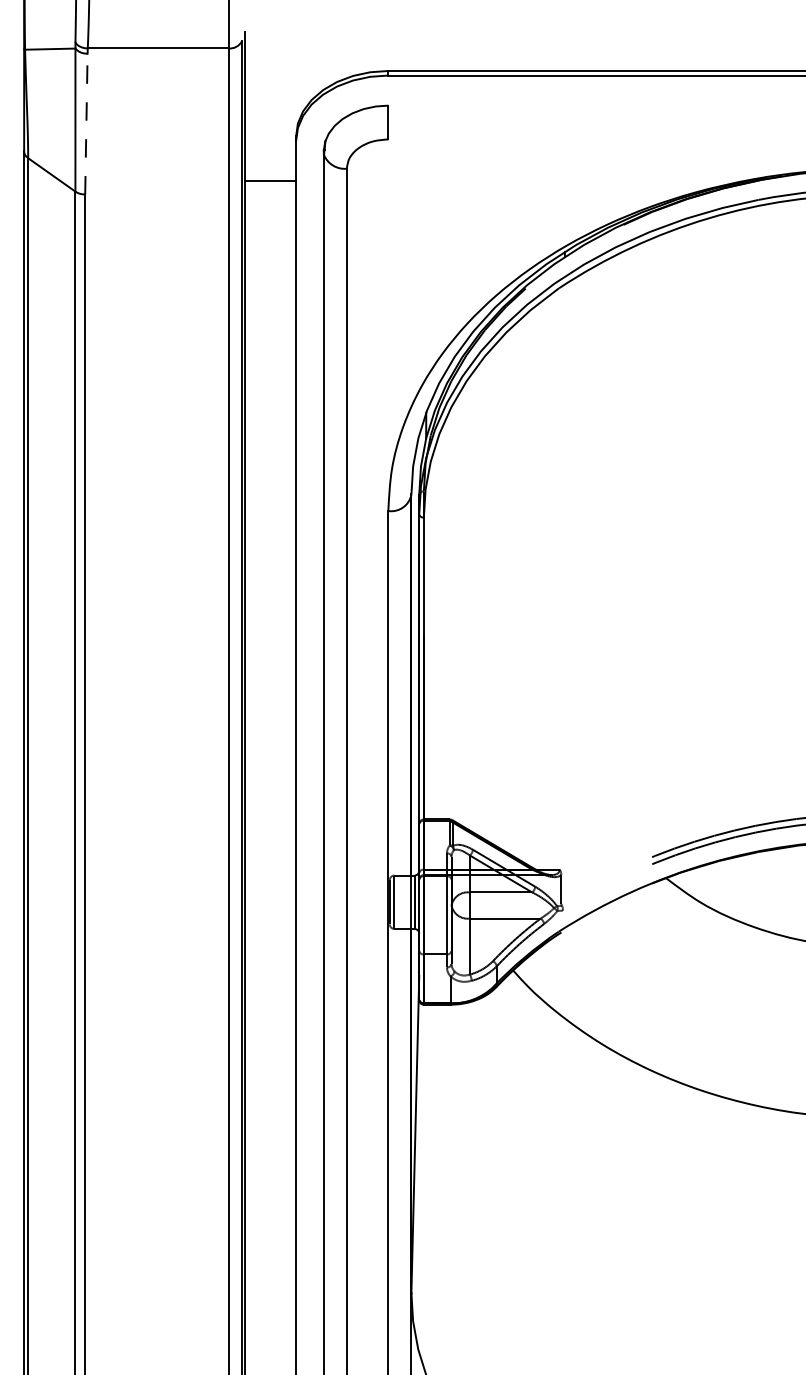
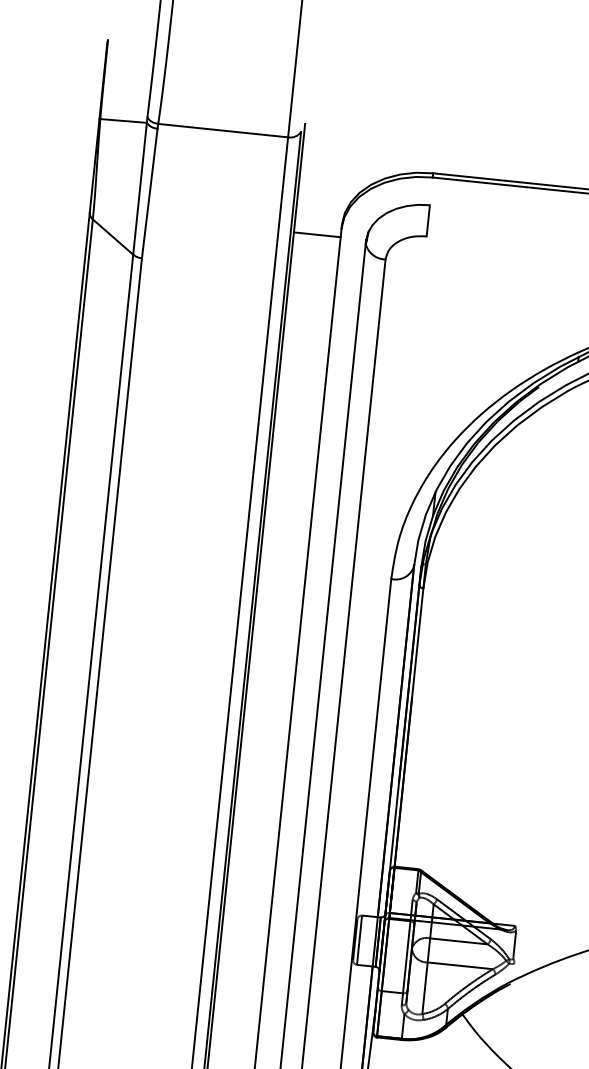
line: (86, 123) -> (149, 192), dashed -> solid
line: (270, 180) -> (317, 234), moved

